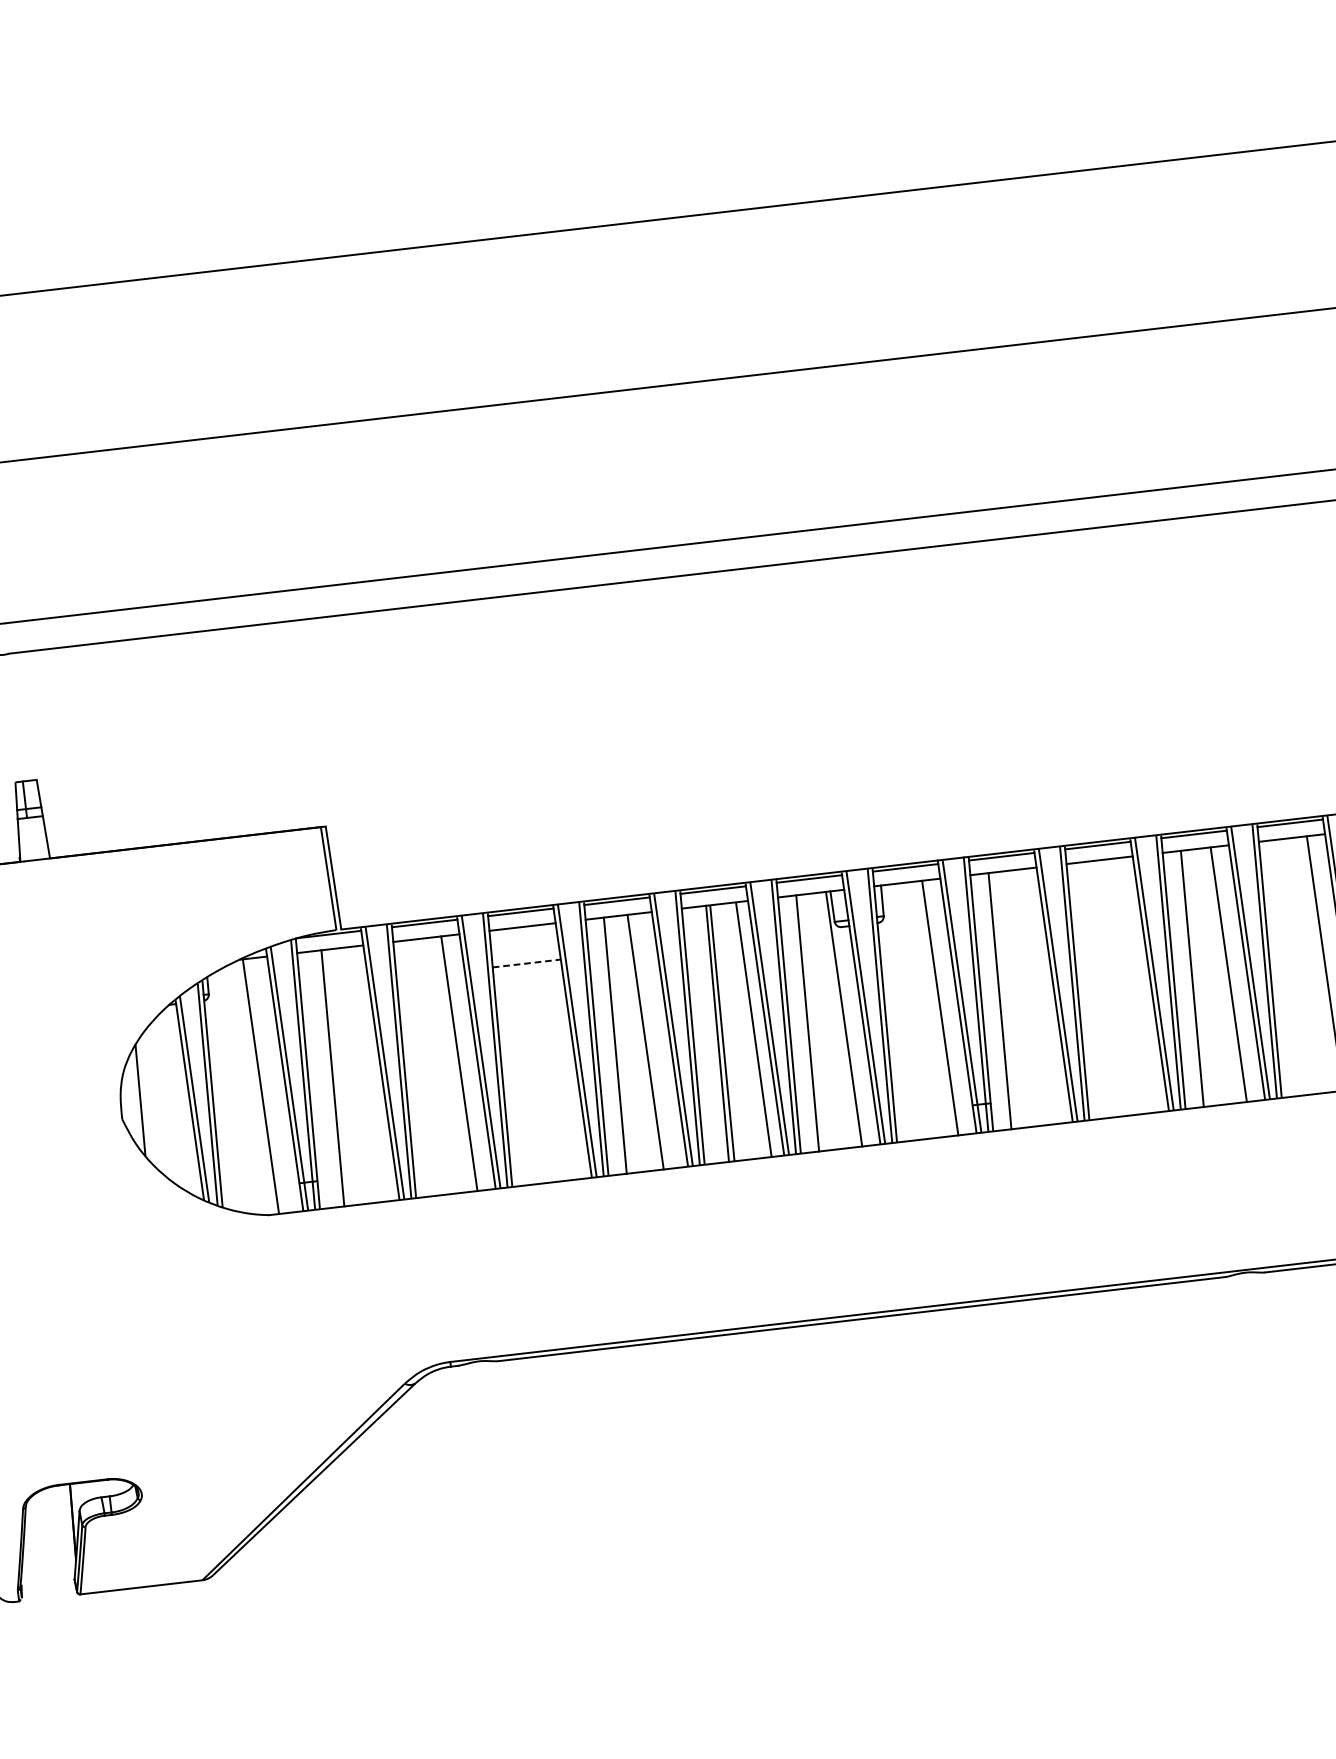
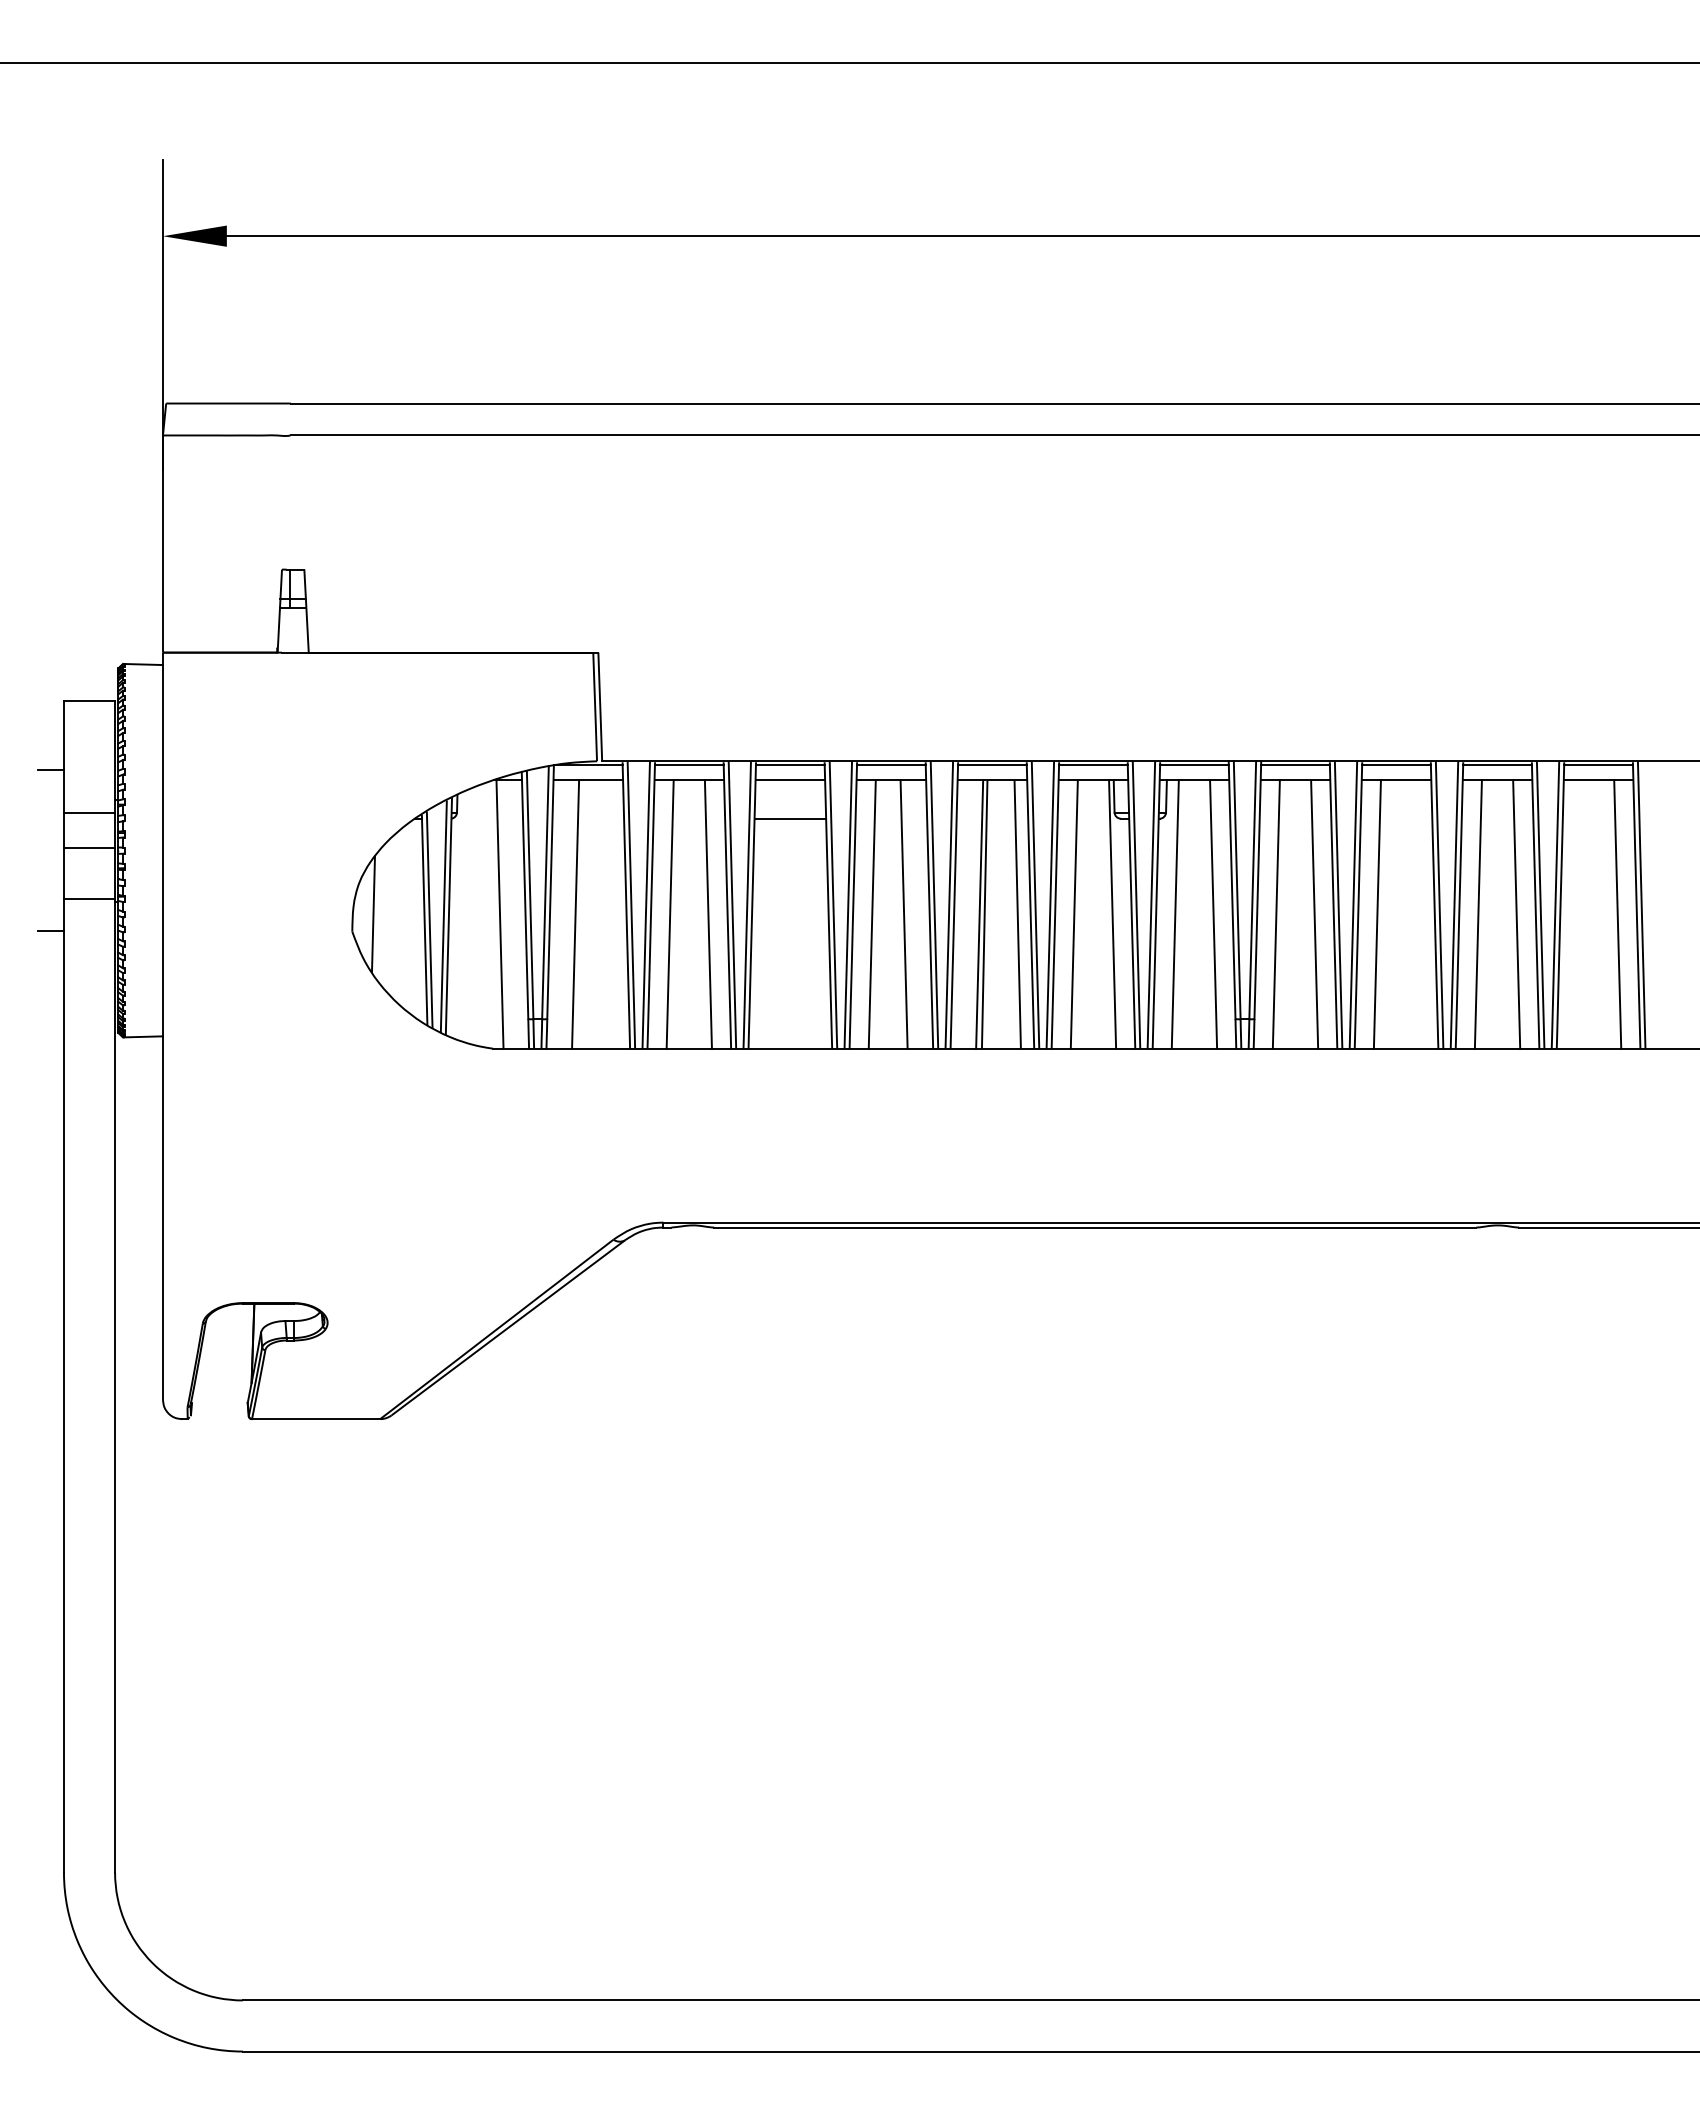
line: (526, 963) -> (790, 818), dashed -> solid
line: (1095, 990) -> (1376, 914), added
line: (1036, 996) -> (1314, 914), added
line: (903, 1012) -> (1174, 914), added
line: (422, 1067) -> (669, 914), added

